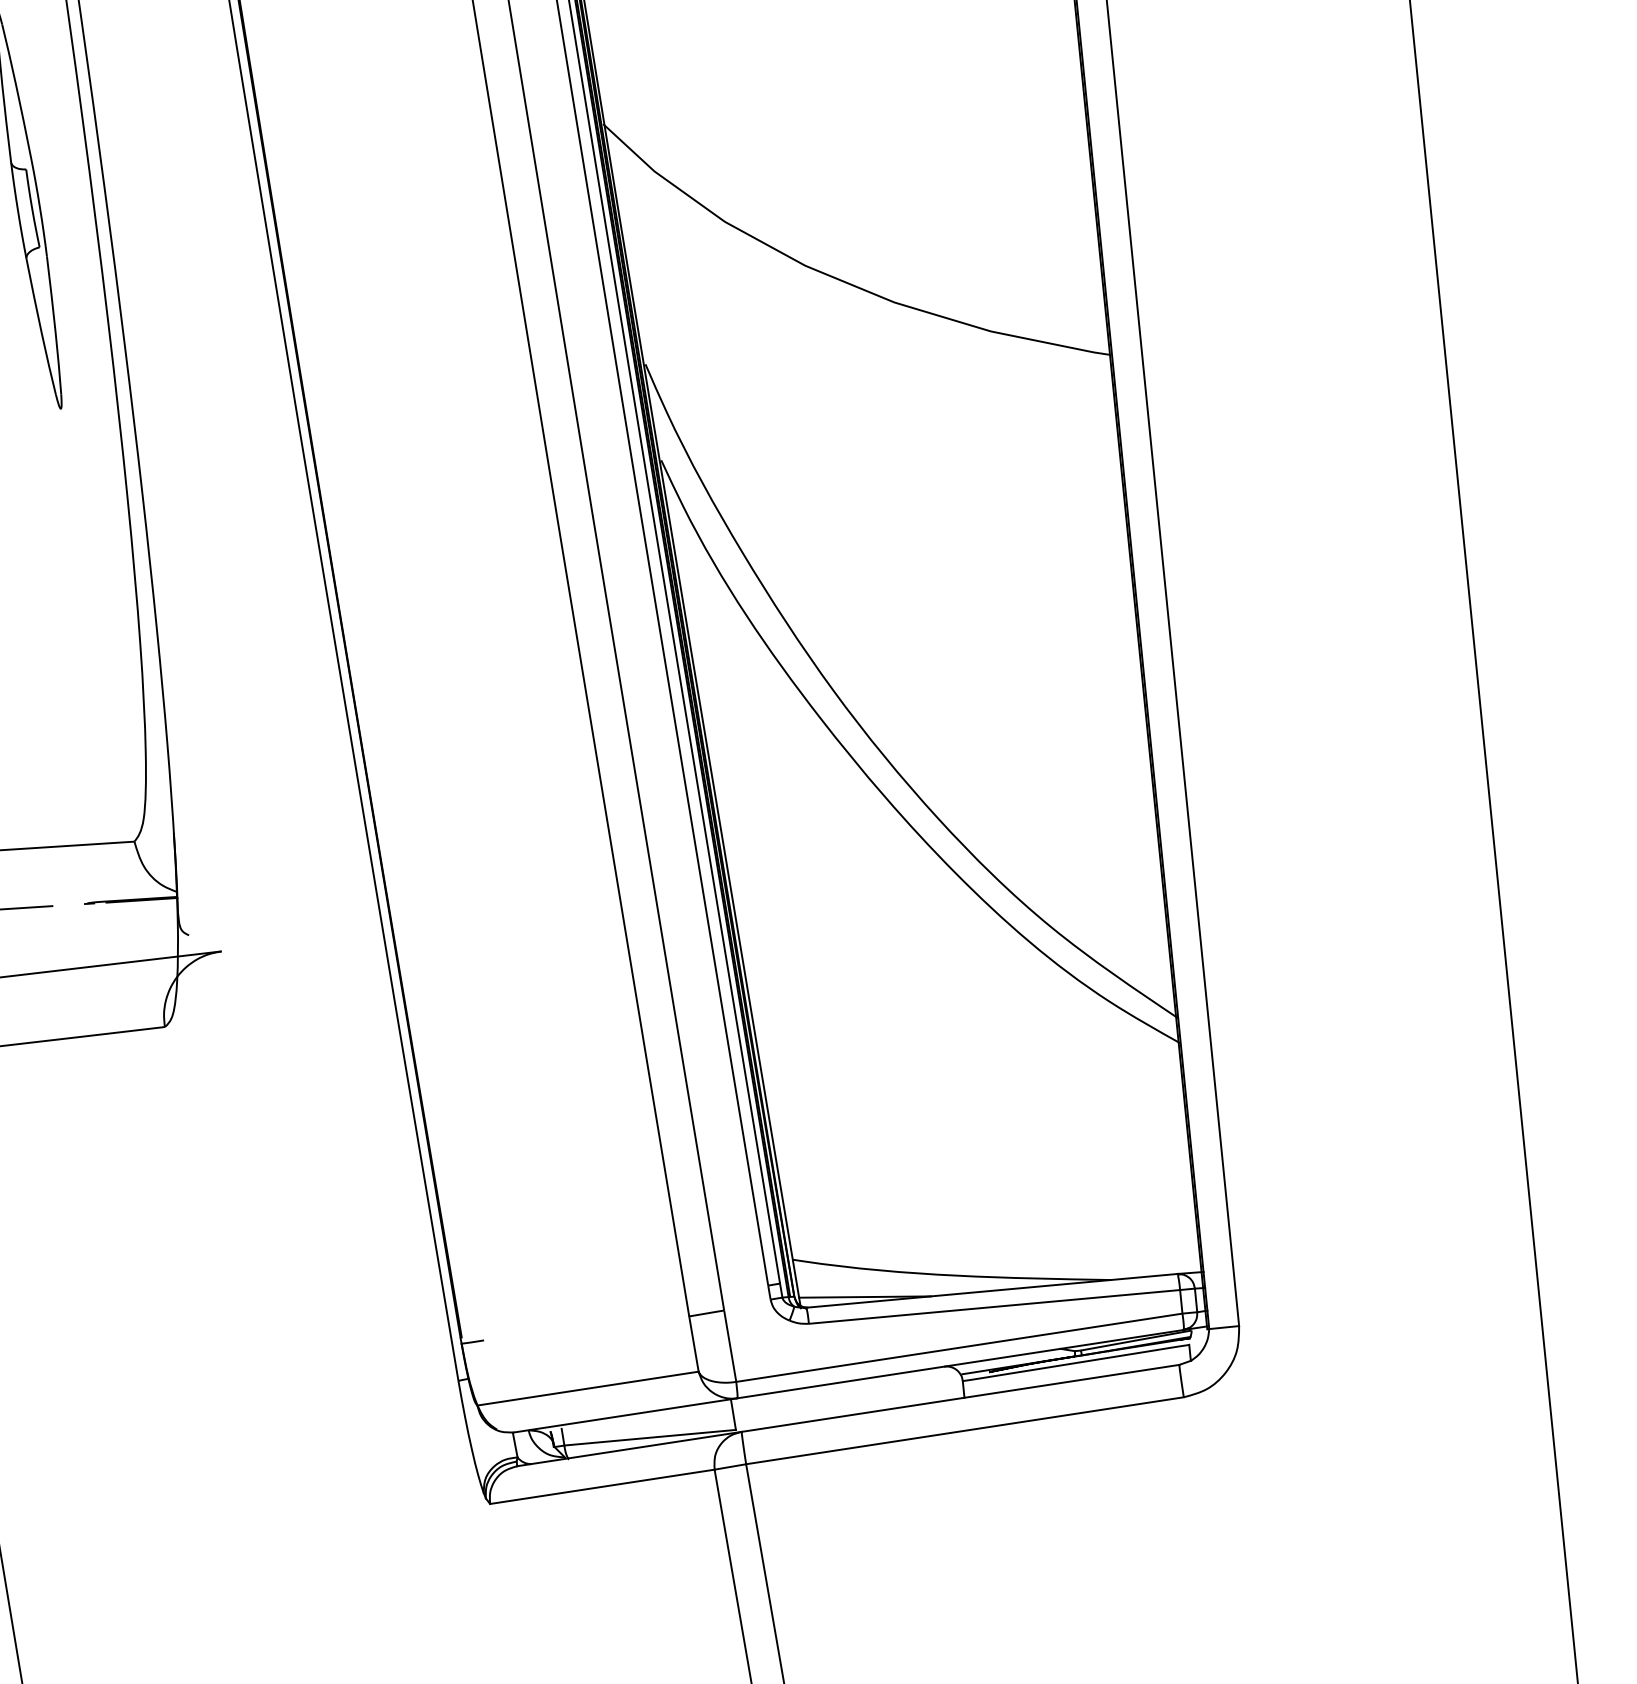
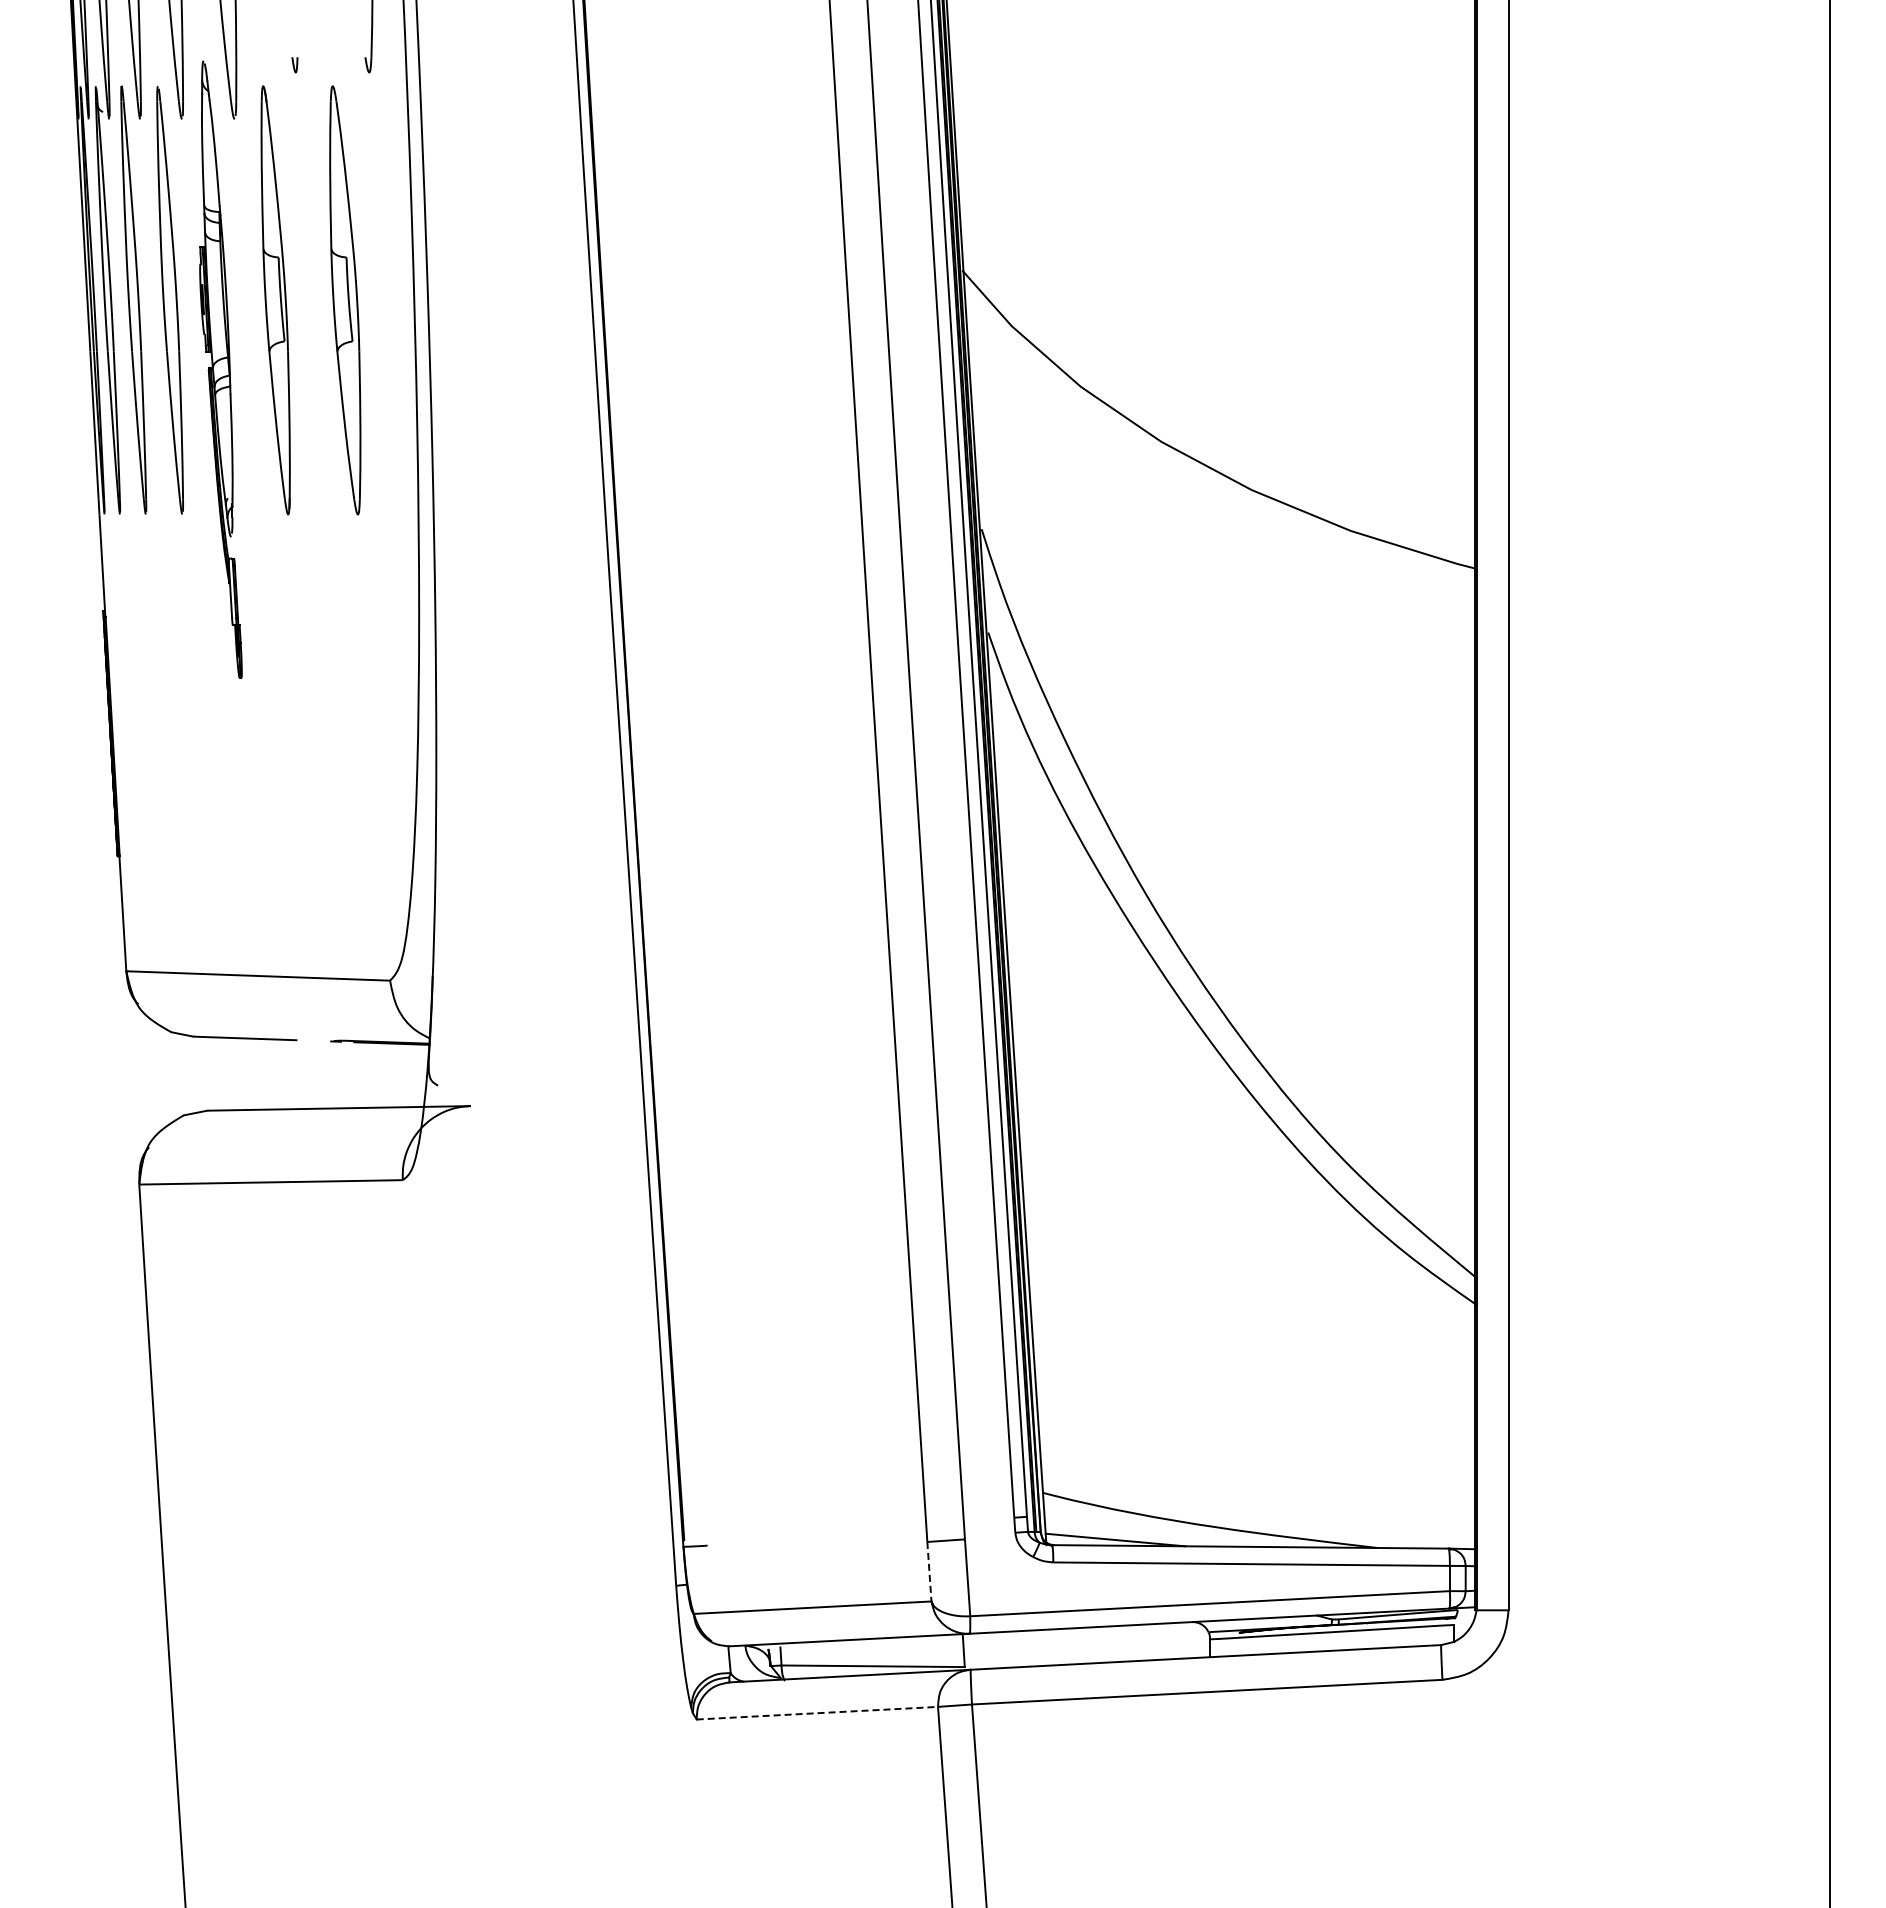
line: (693, 1343) -> (929, 1571), solid -> dashed
line: (602, 1487) -> (817, 1713), solid -> dashed

